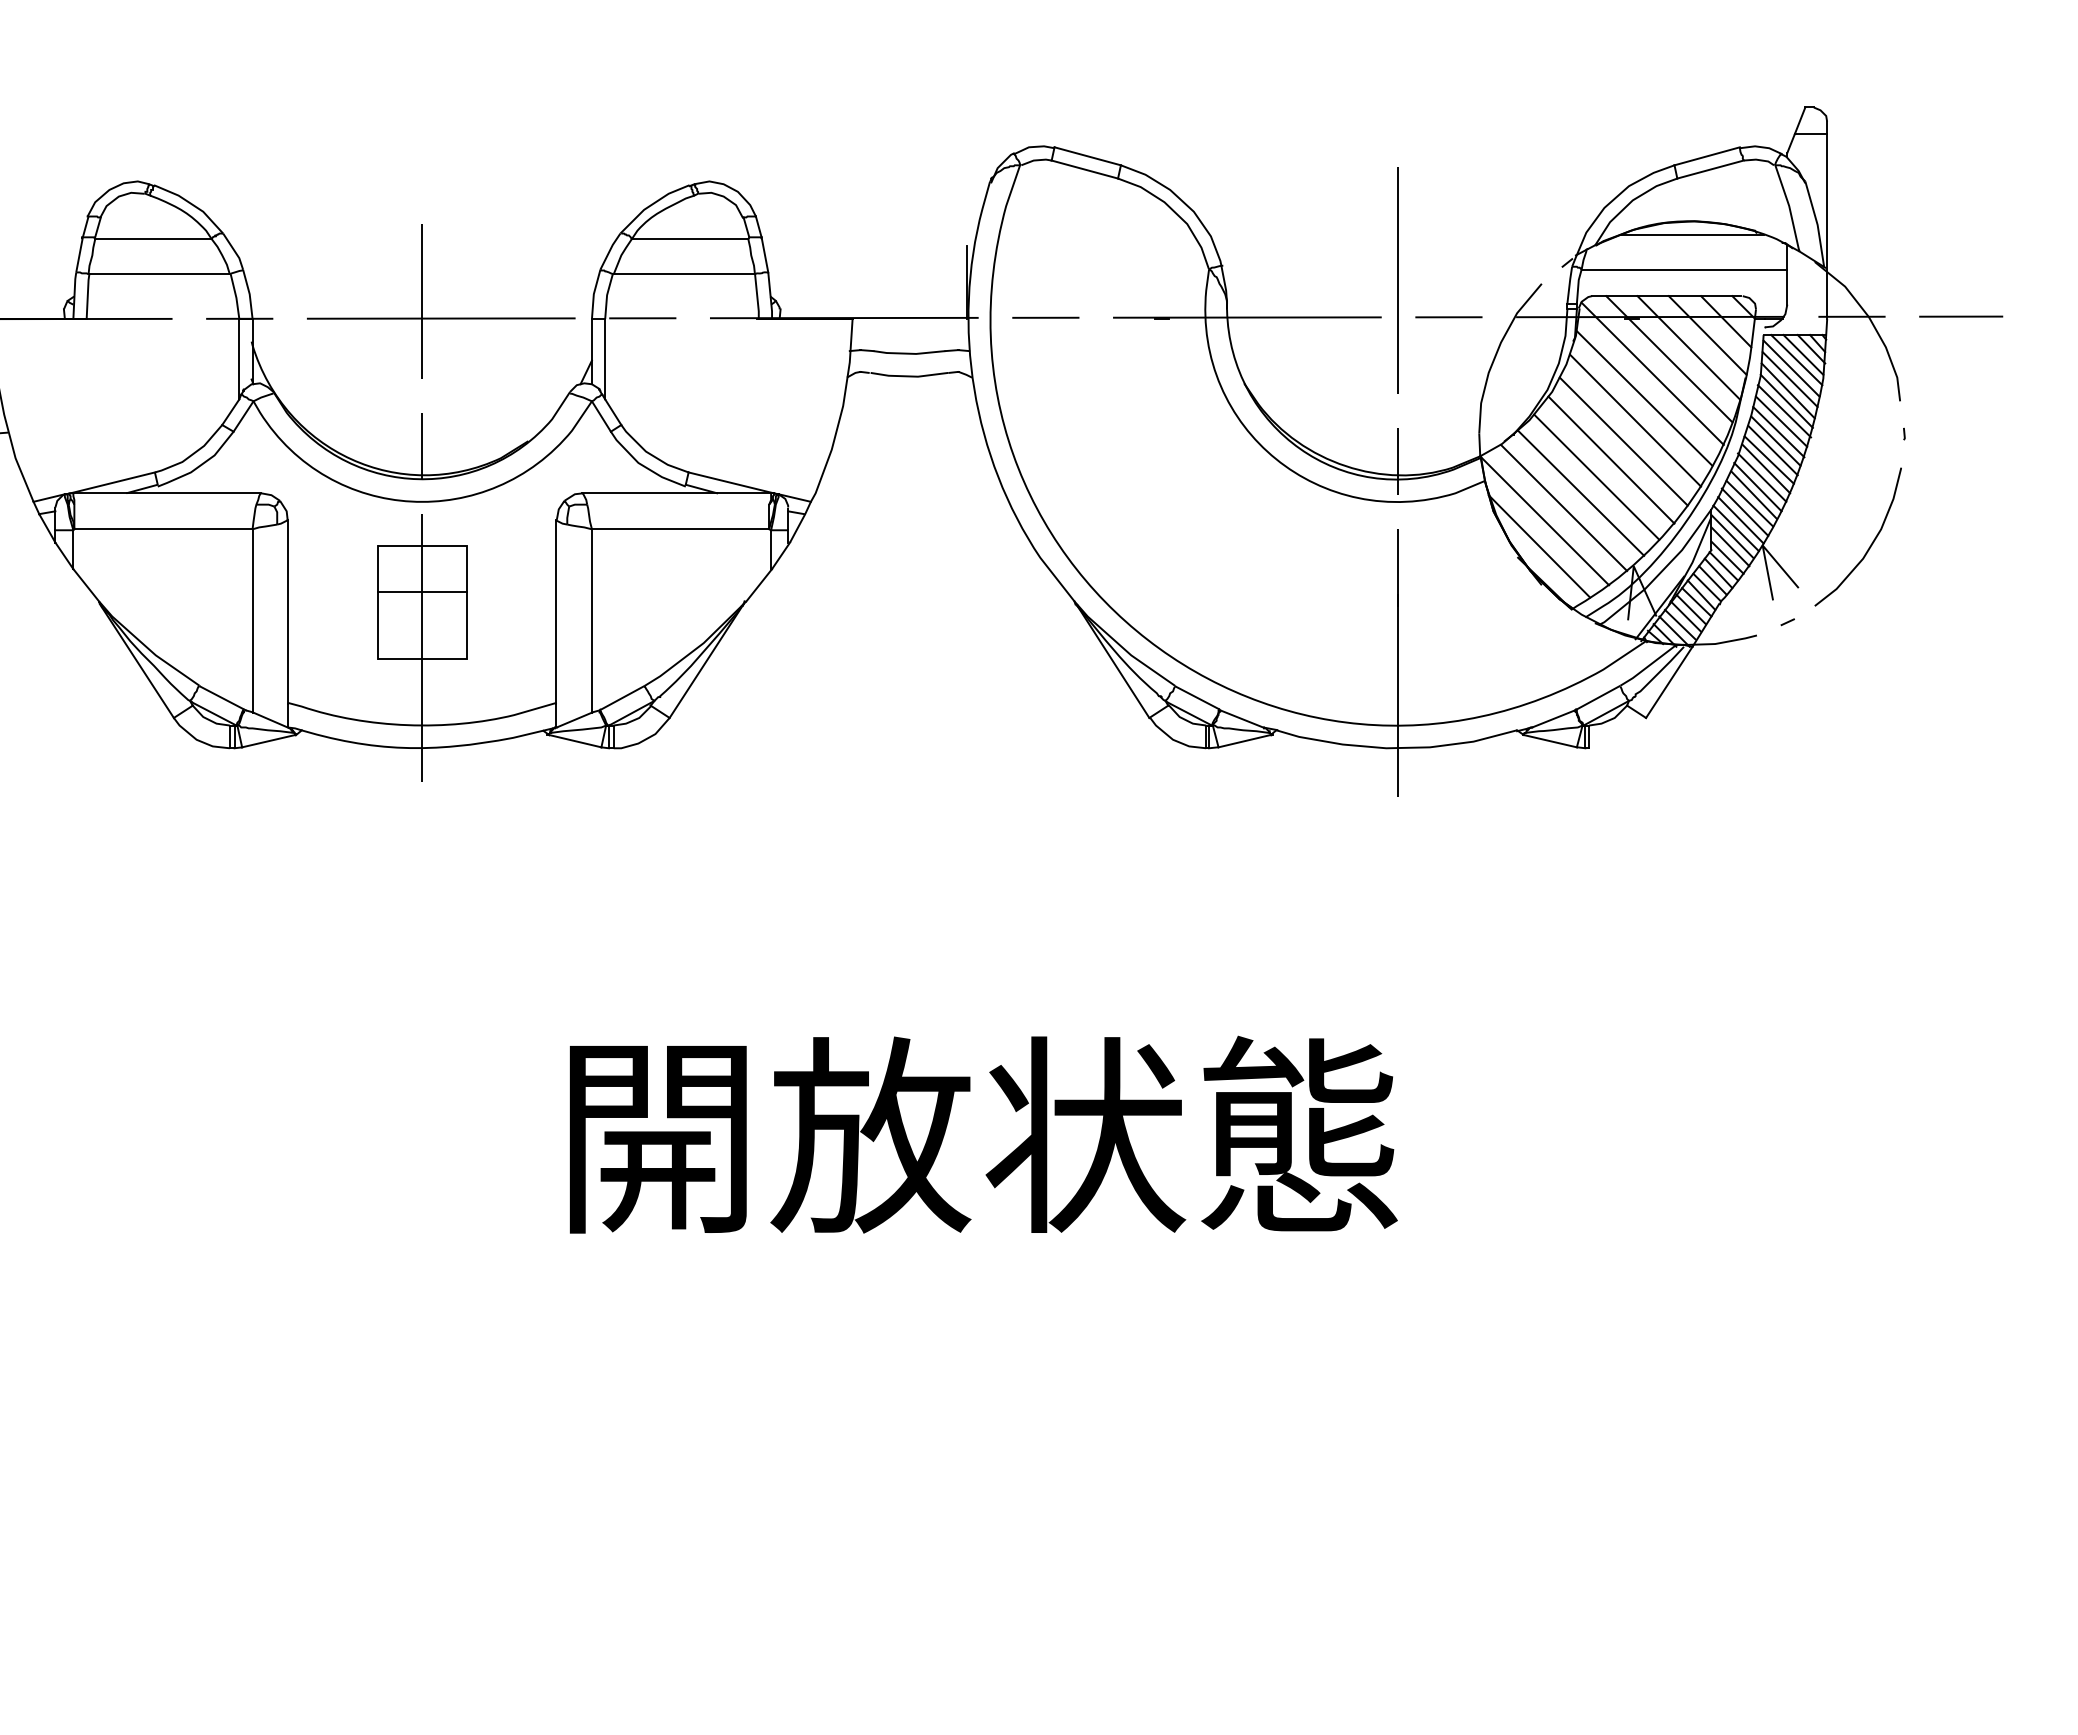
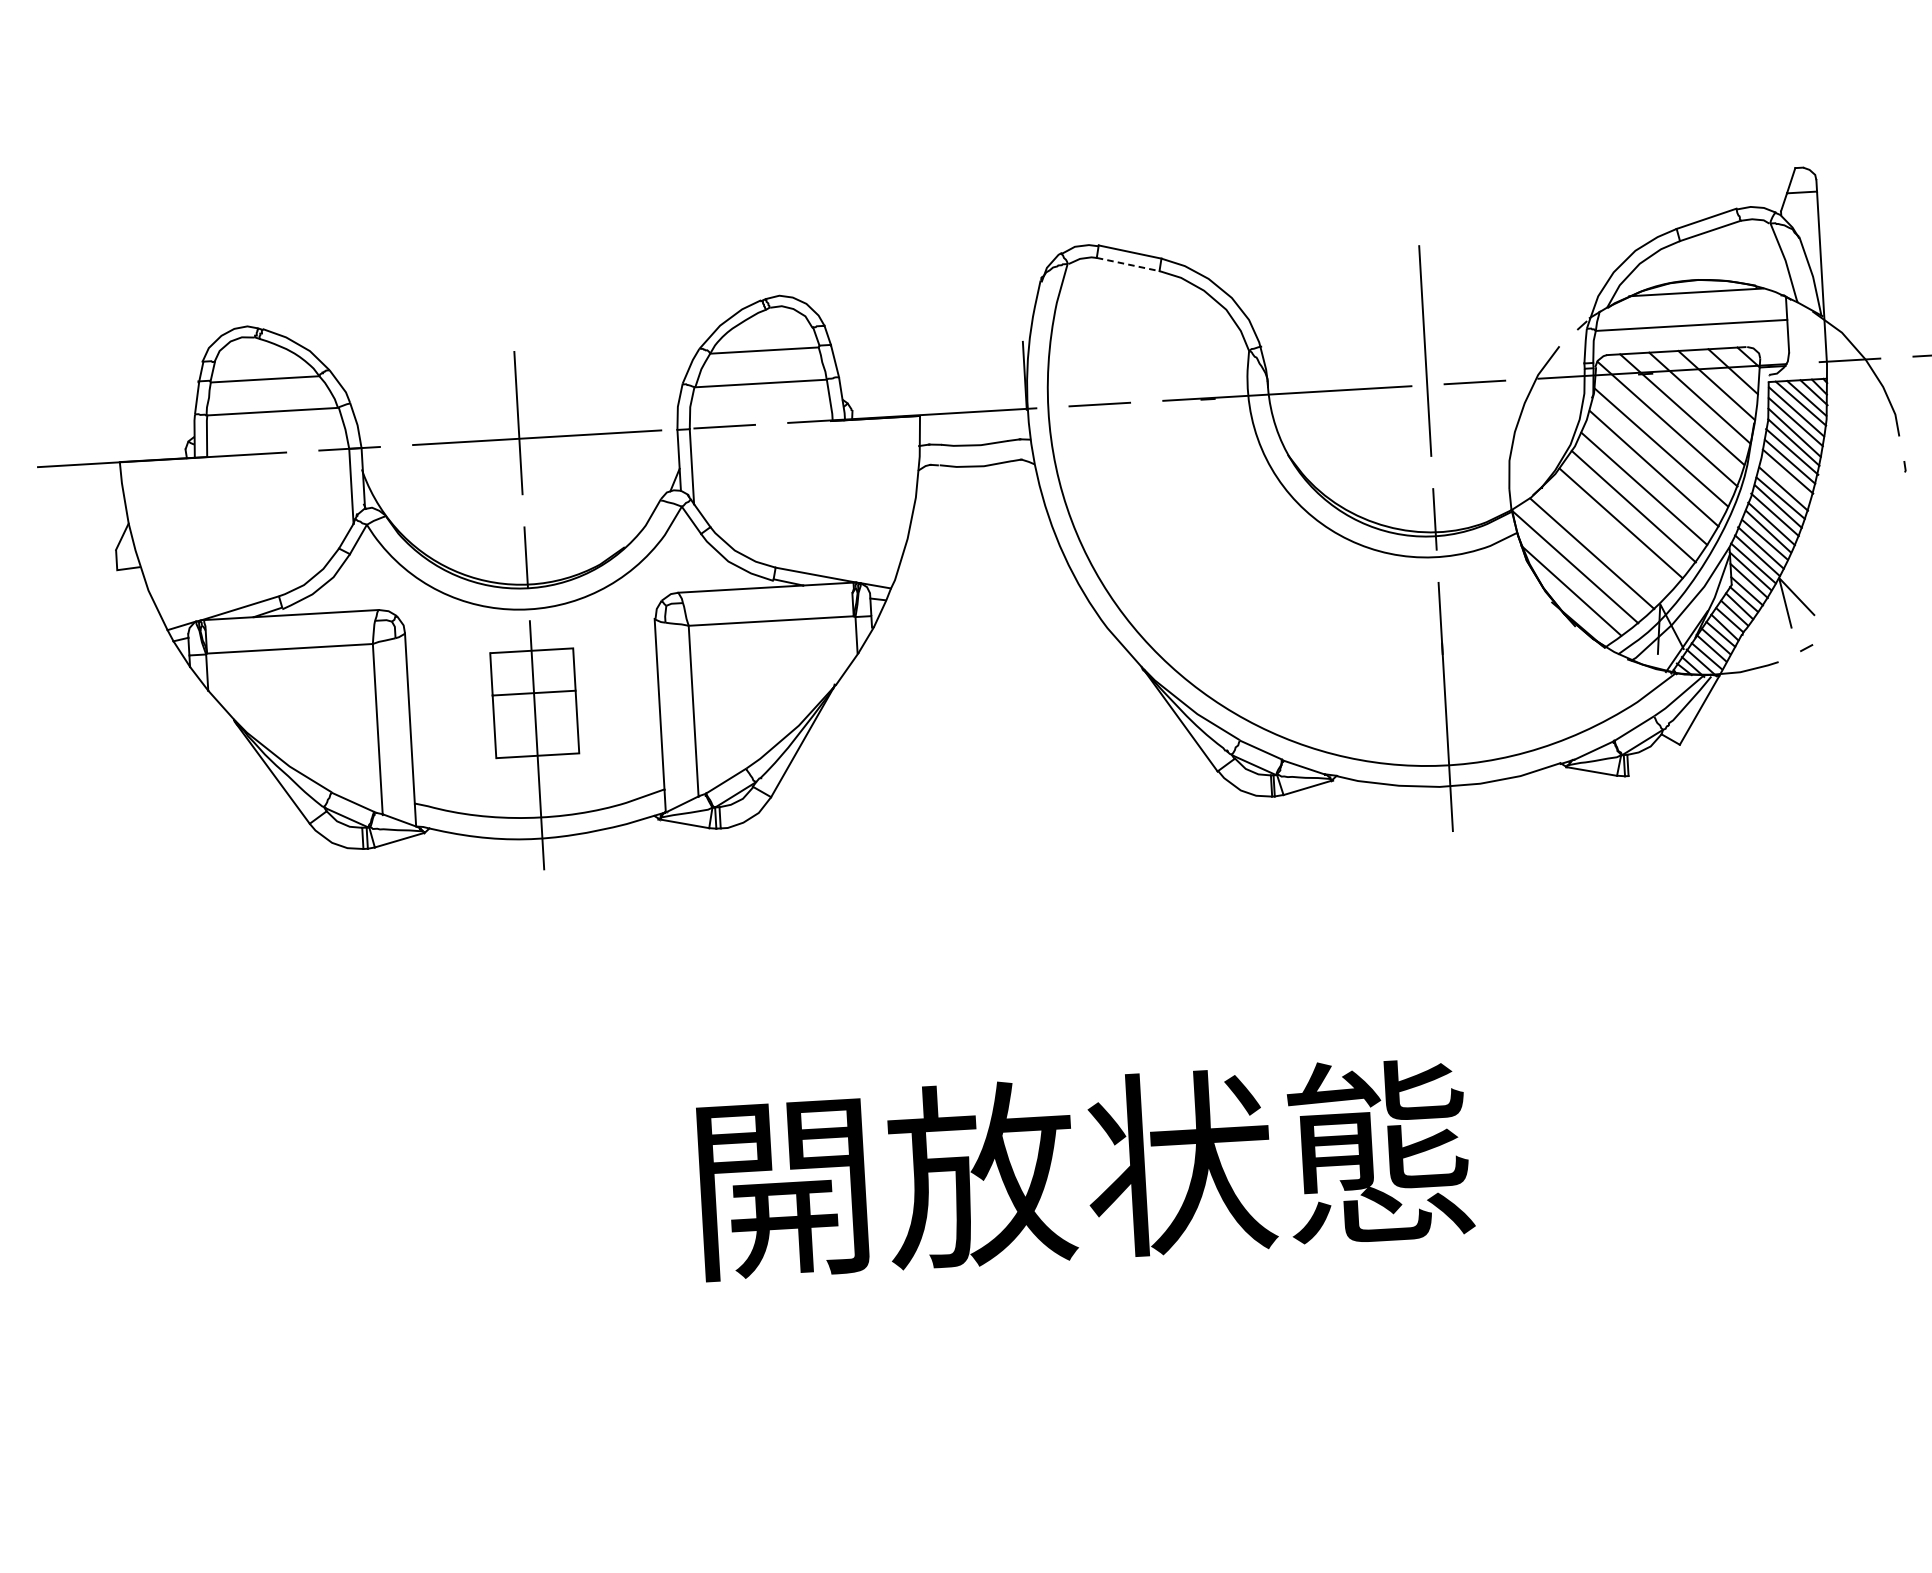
line: (1085, 169) -> (1128, 264), solid -> dashed
line: (1775, 440) -> (1785, 479), removed
line: (1581, 492) -> (1607, 538), removed
curve: (1870, 544) -> (1879, 571), removed

